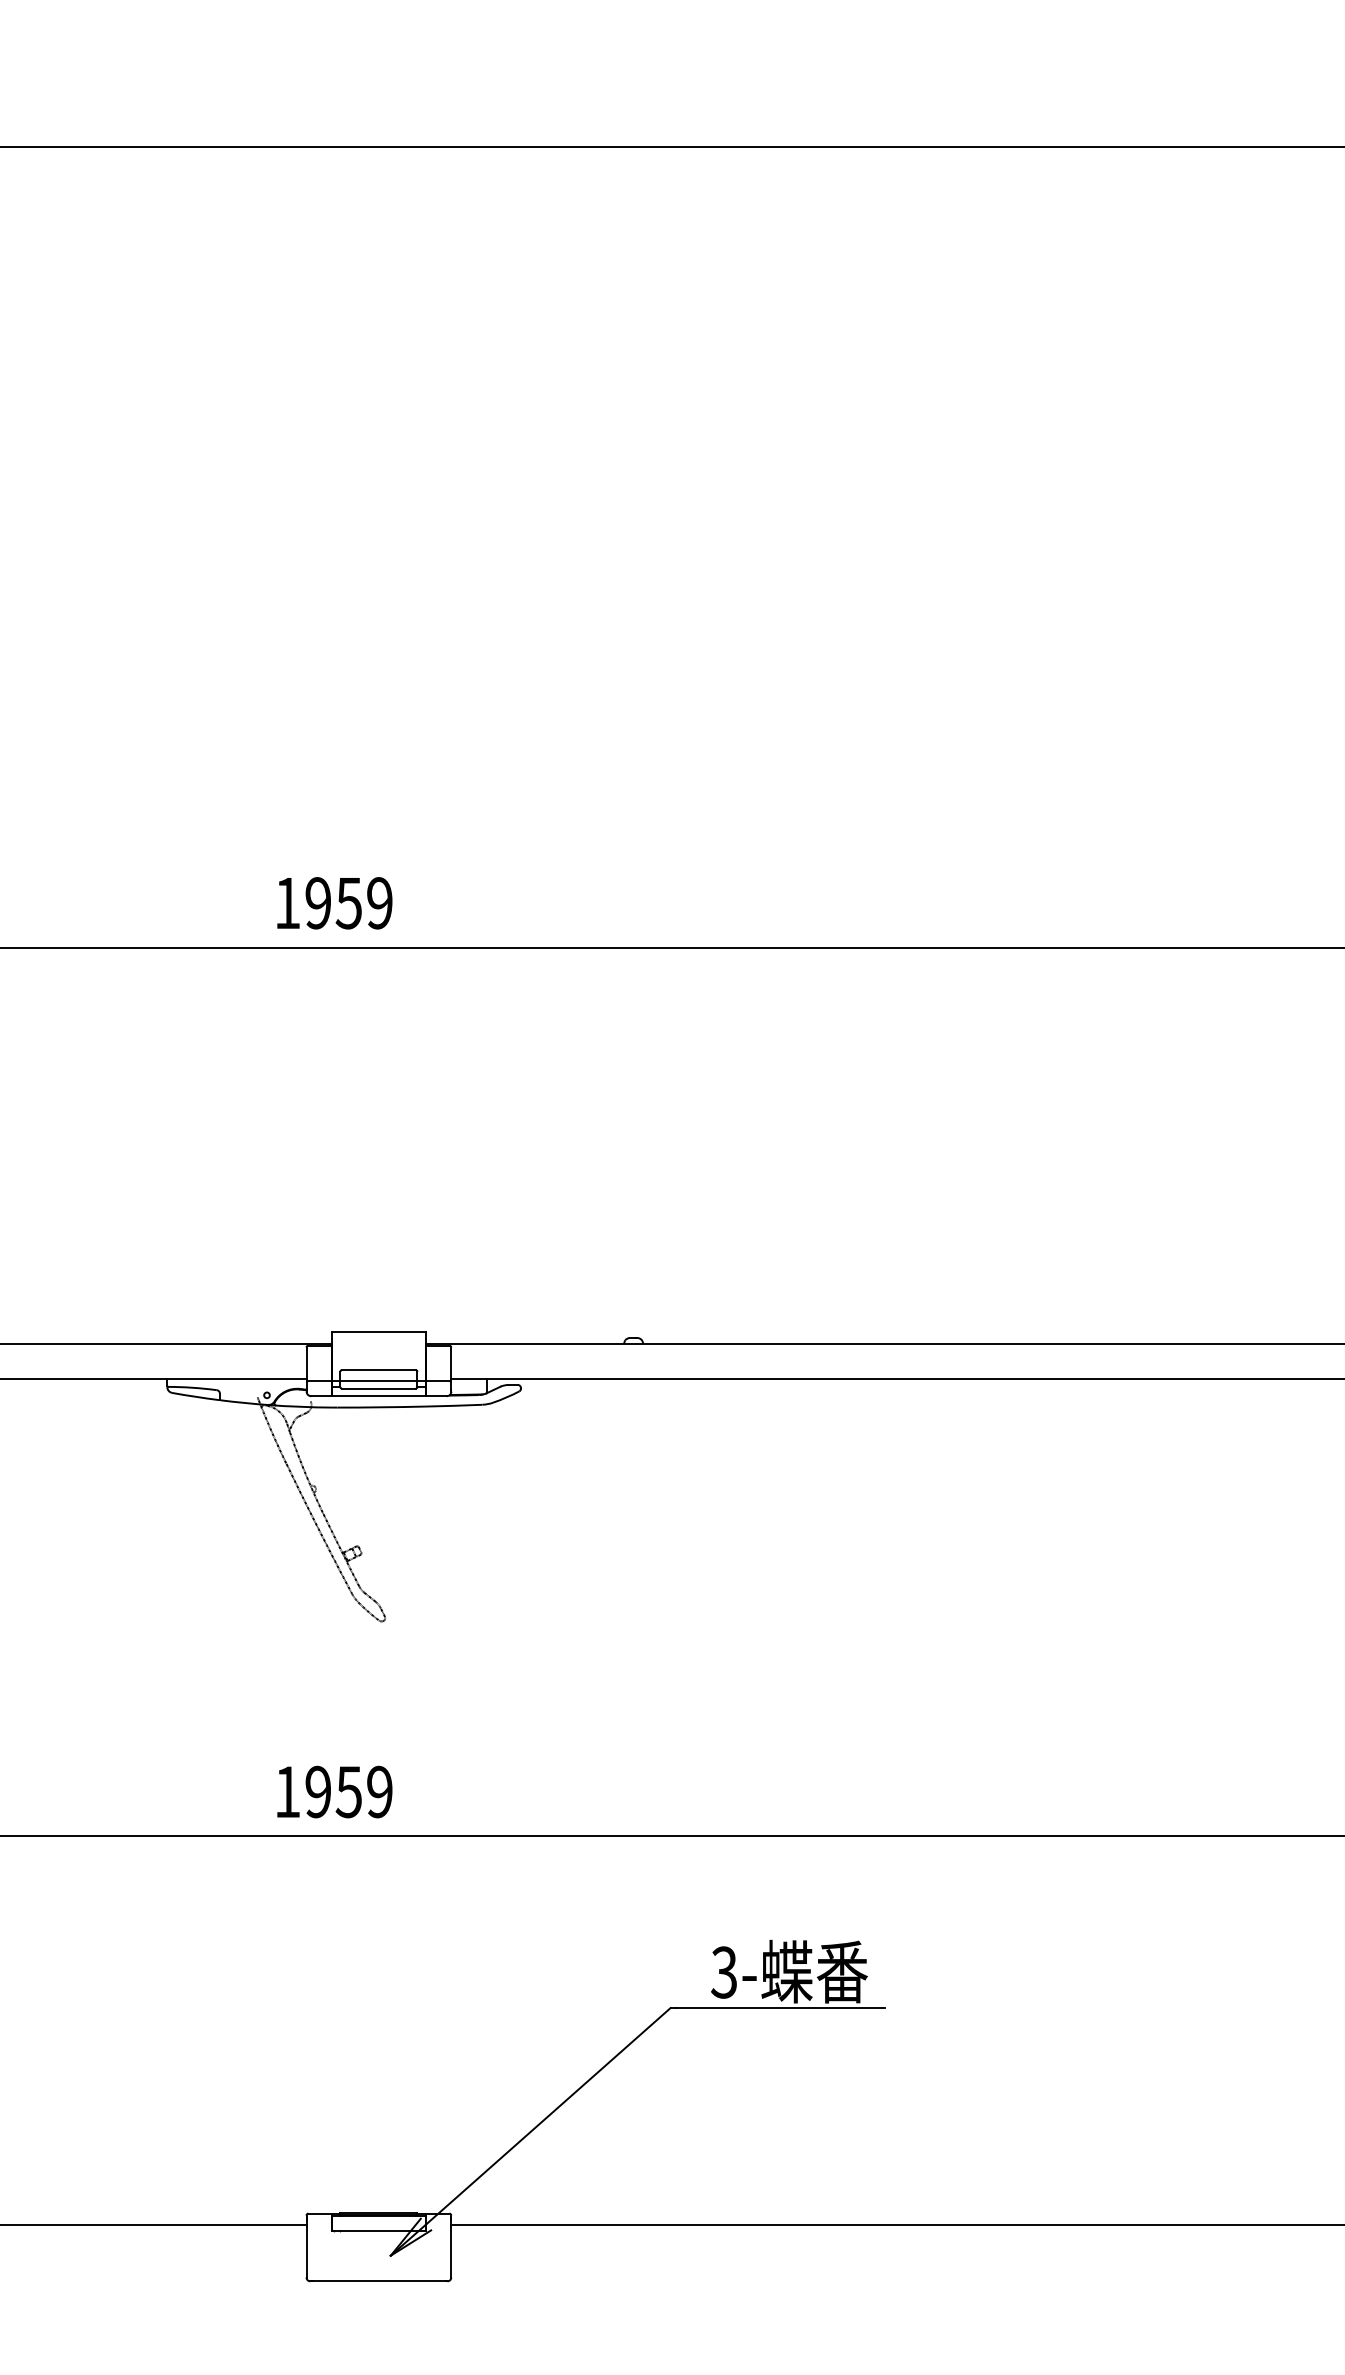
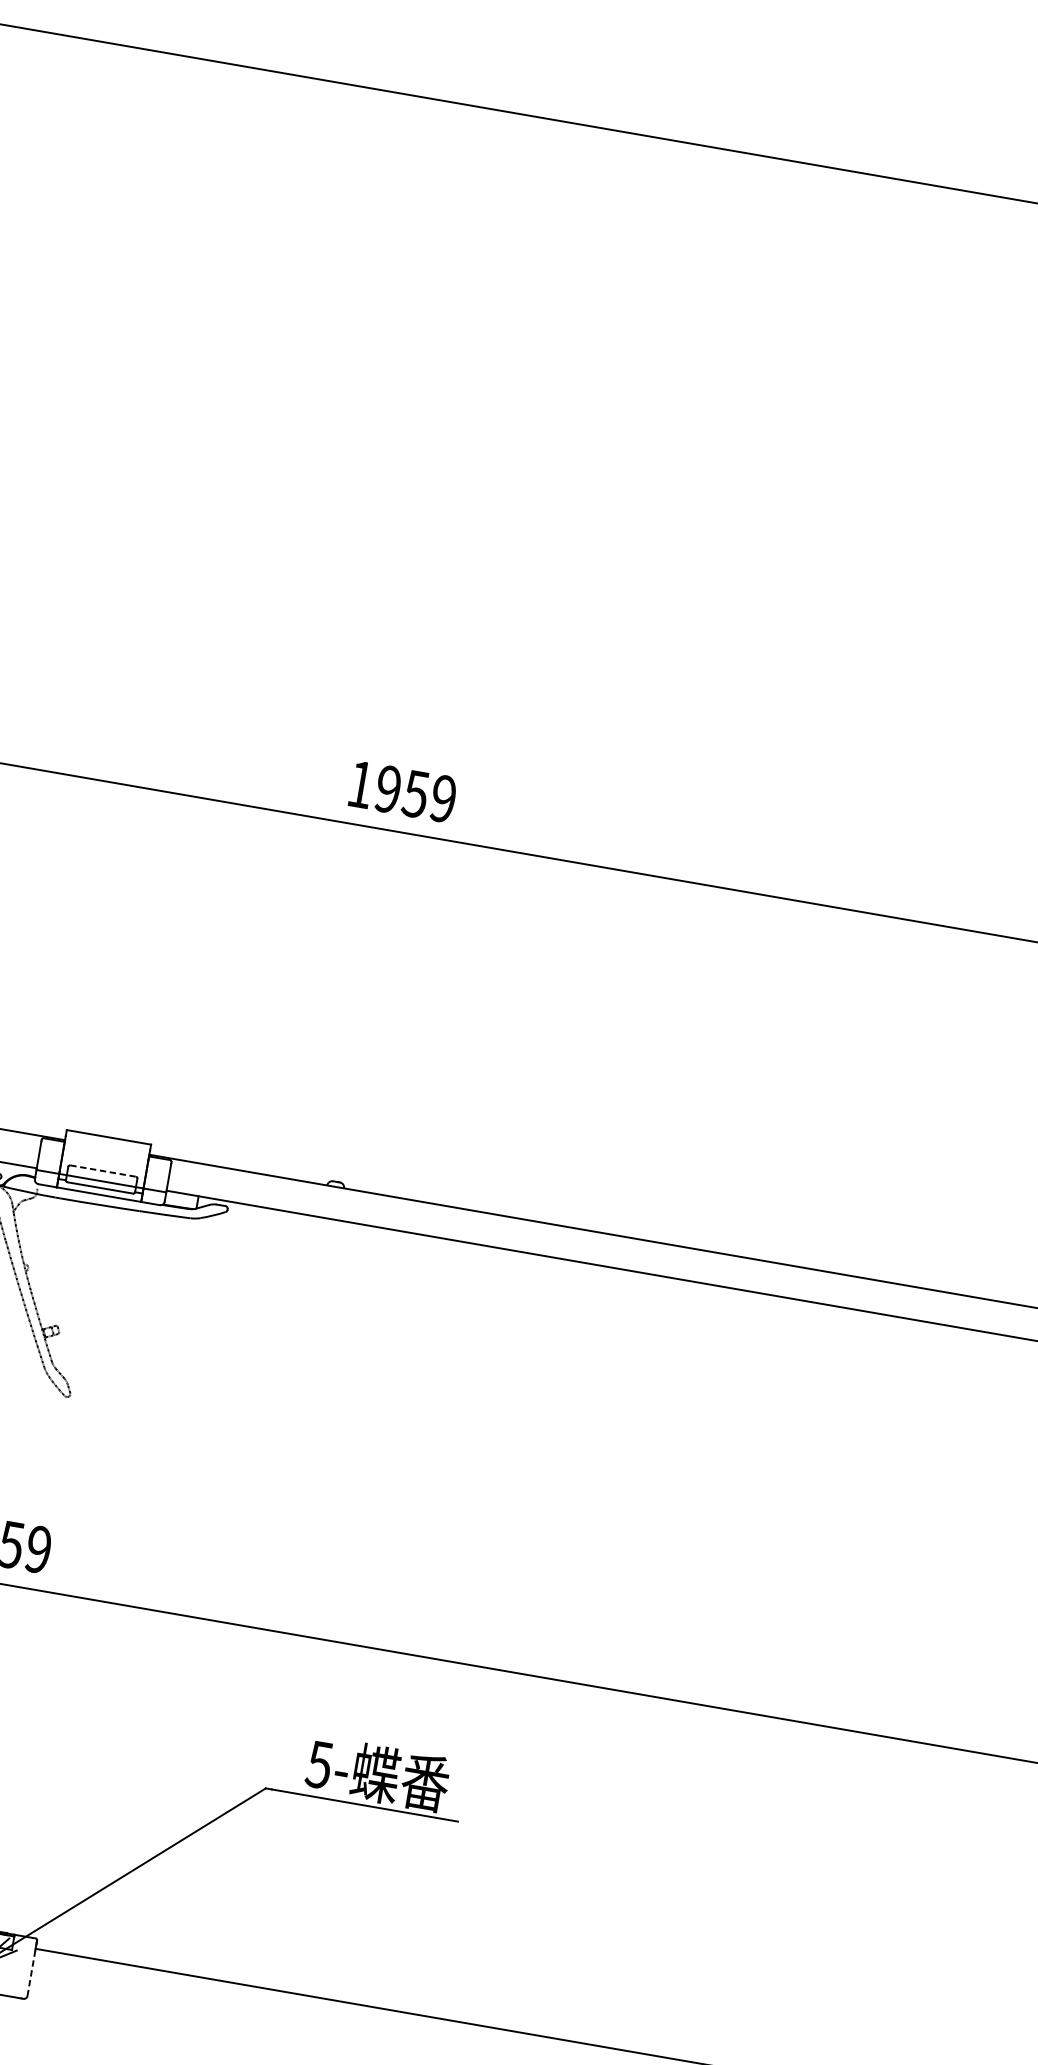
text: (334, 903) -> (402, 792), moved
line: (378, 1369) -> (102, 1170), solid -> dashed
text: (723, 1972) -> (318, 1764), 3- -> 5-
line: (451, 2252) -> (31, 1973), solid -> dashed

